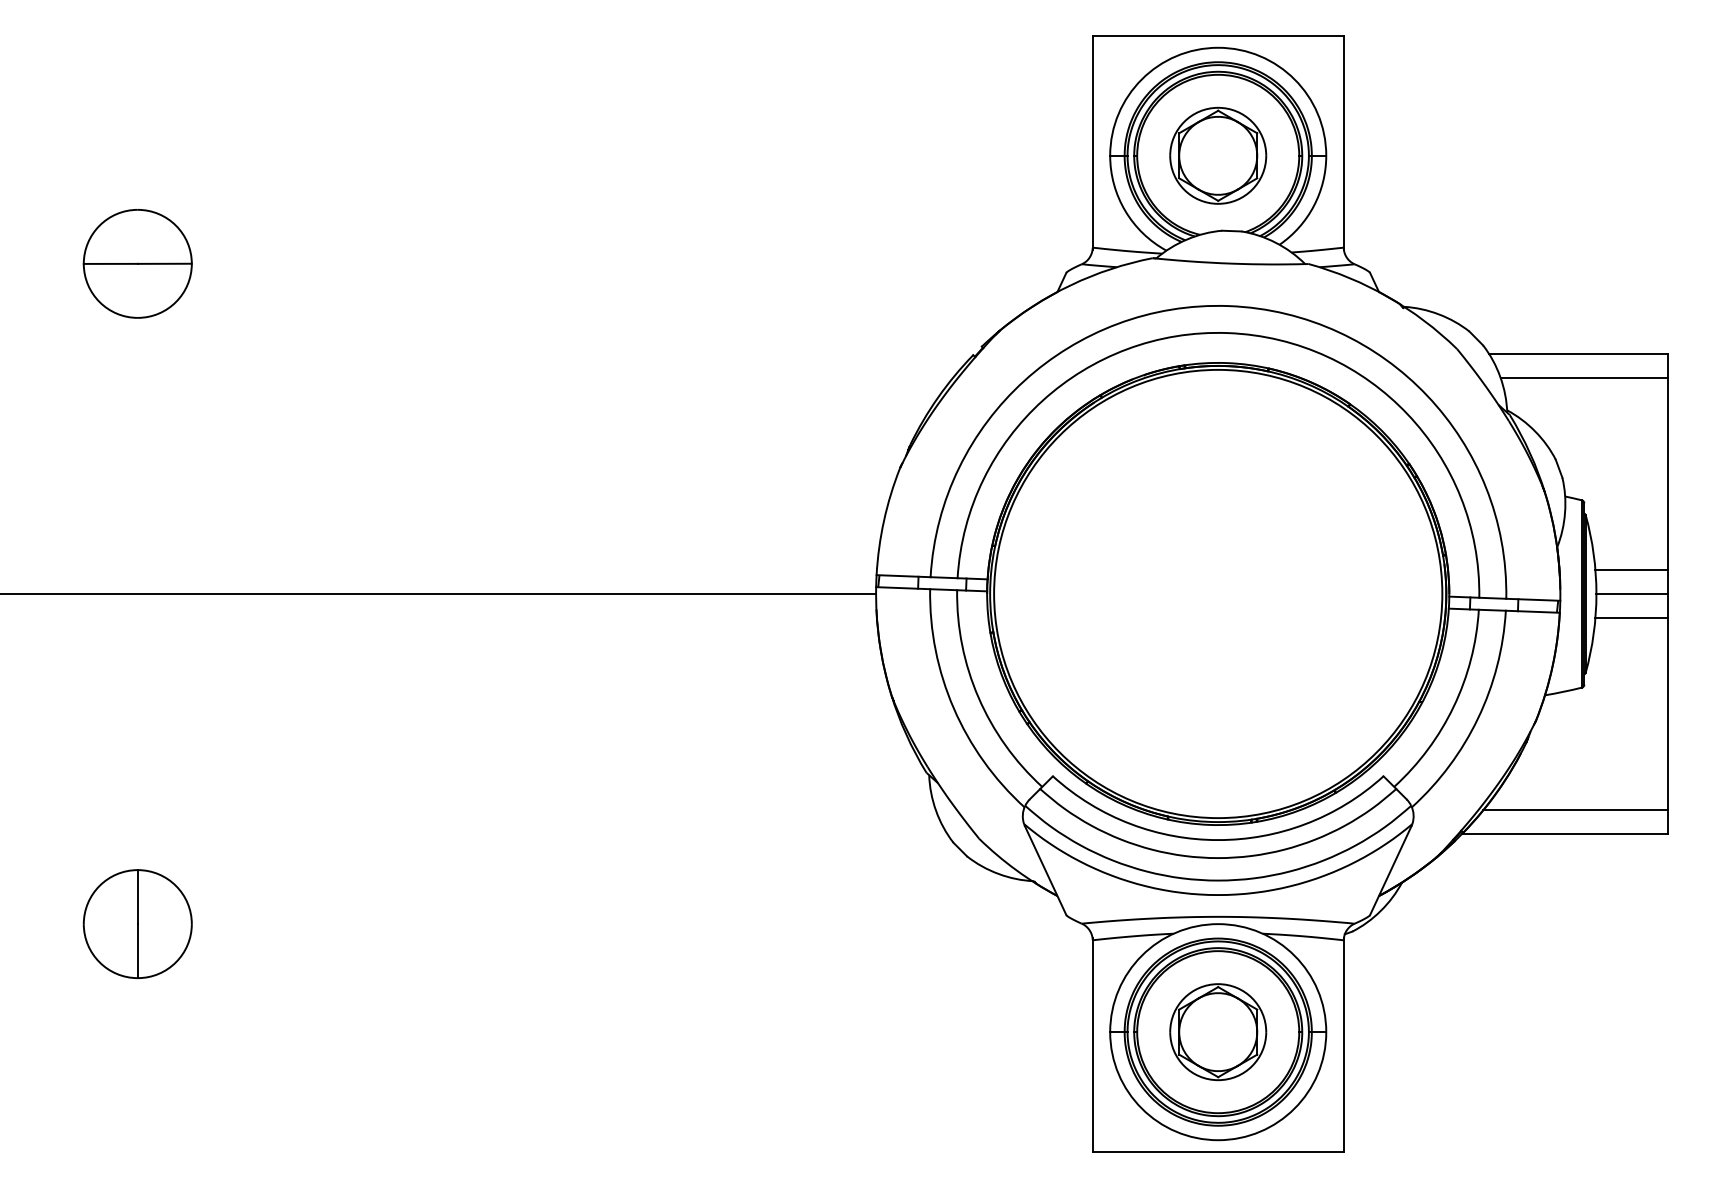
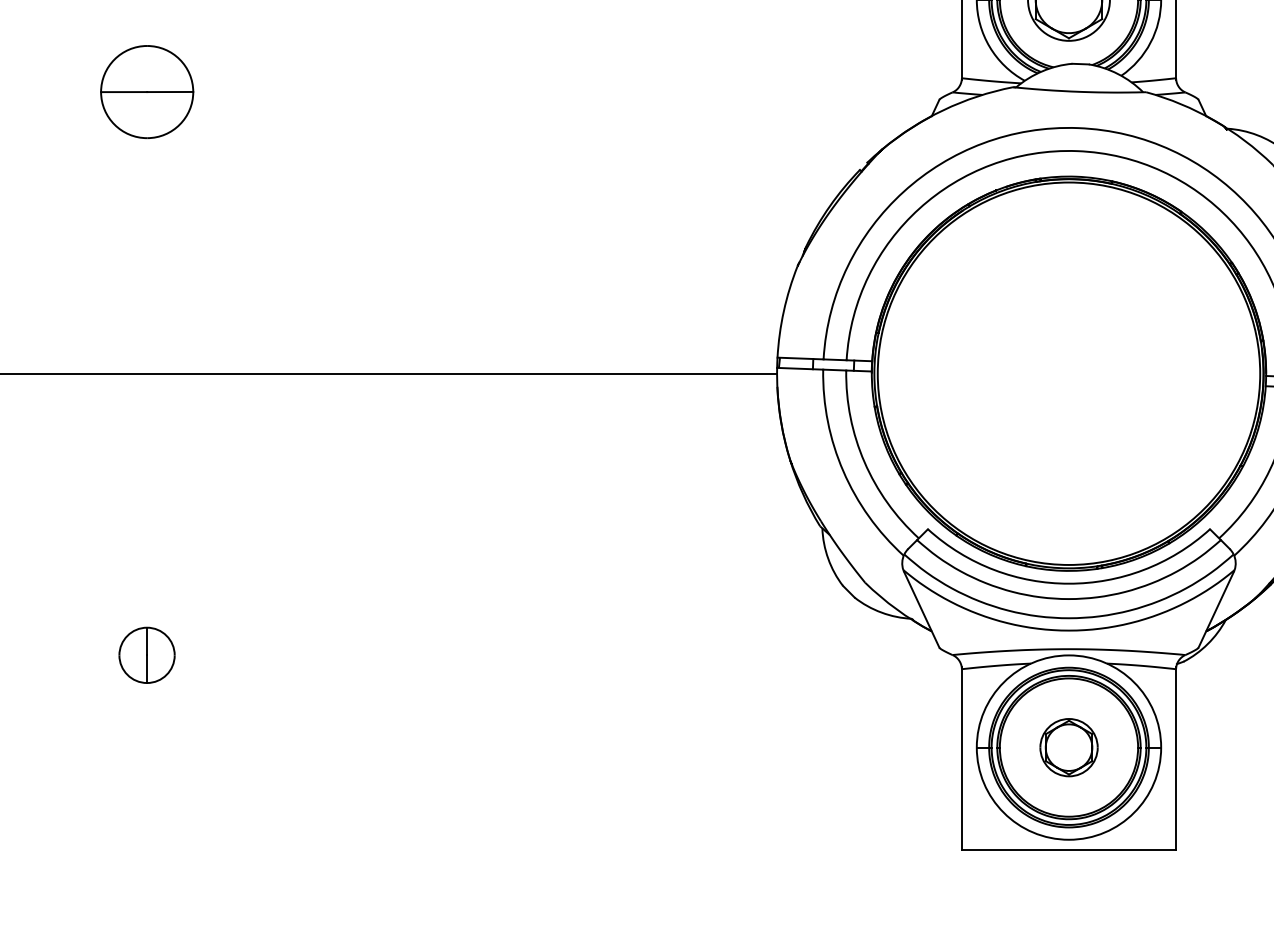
part: (137, 923) -> (146, 654), size x0.6
part: (1218, 1032) -> (1069, 747), size x0.7

